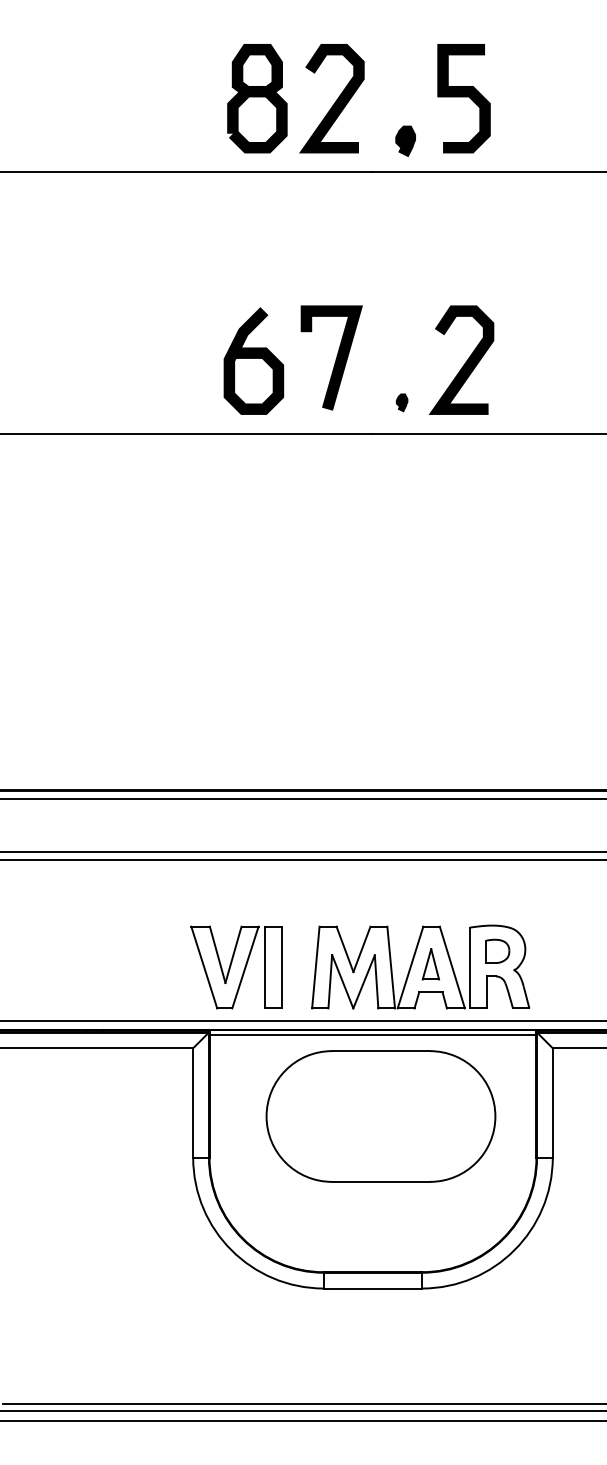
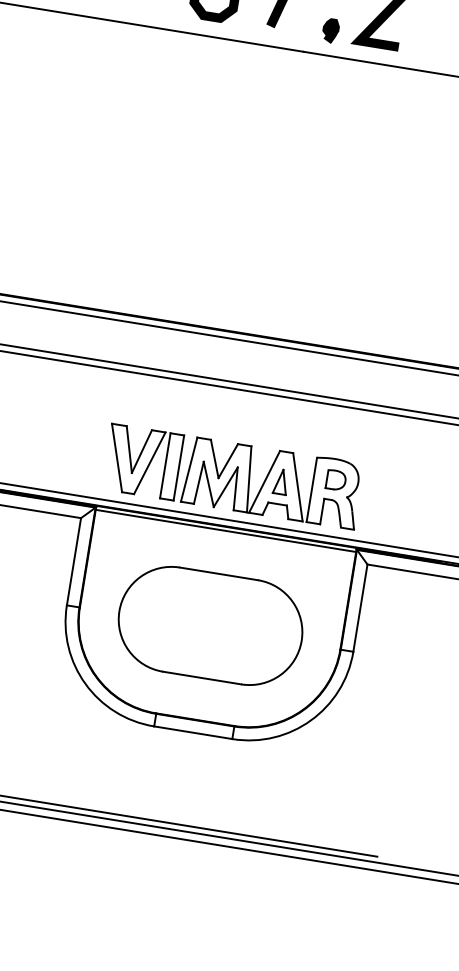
part: (401, 402) -> (330, 30), size x1.67
part: (236, 967) -> (142, 462), moved
part: (380, 1116) -> (210, 625), moved

